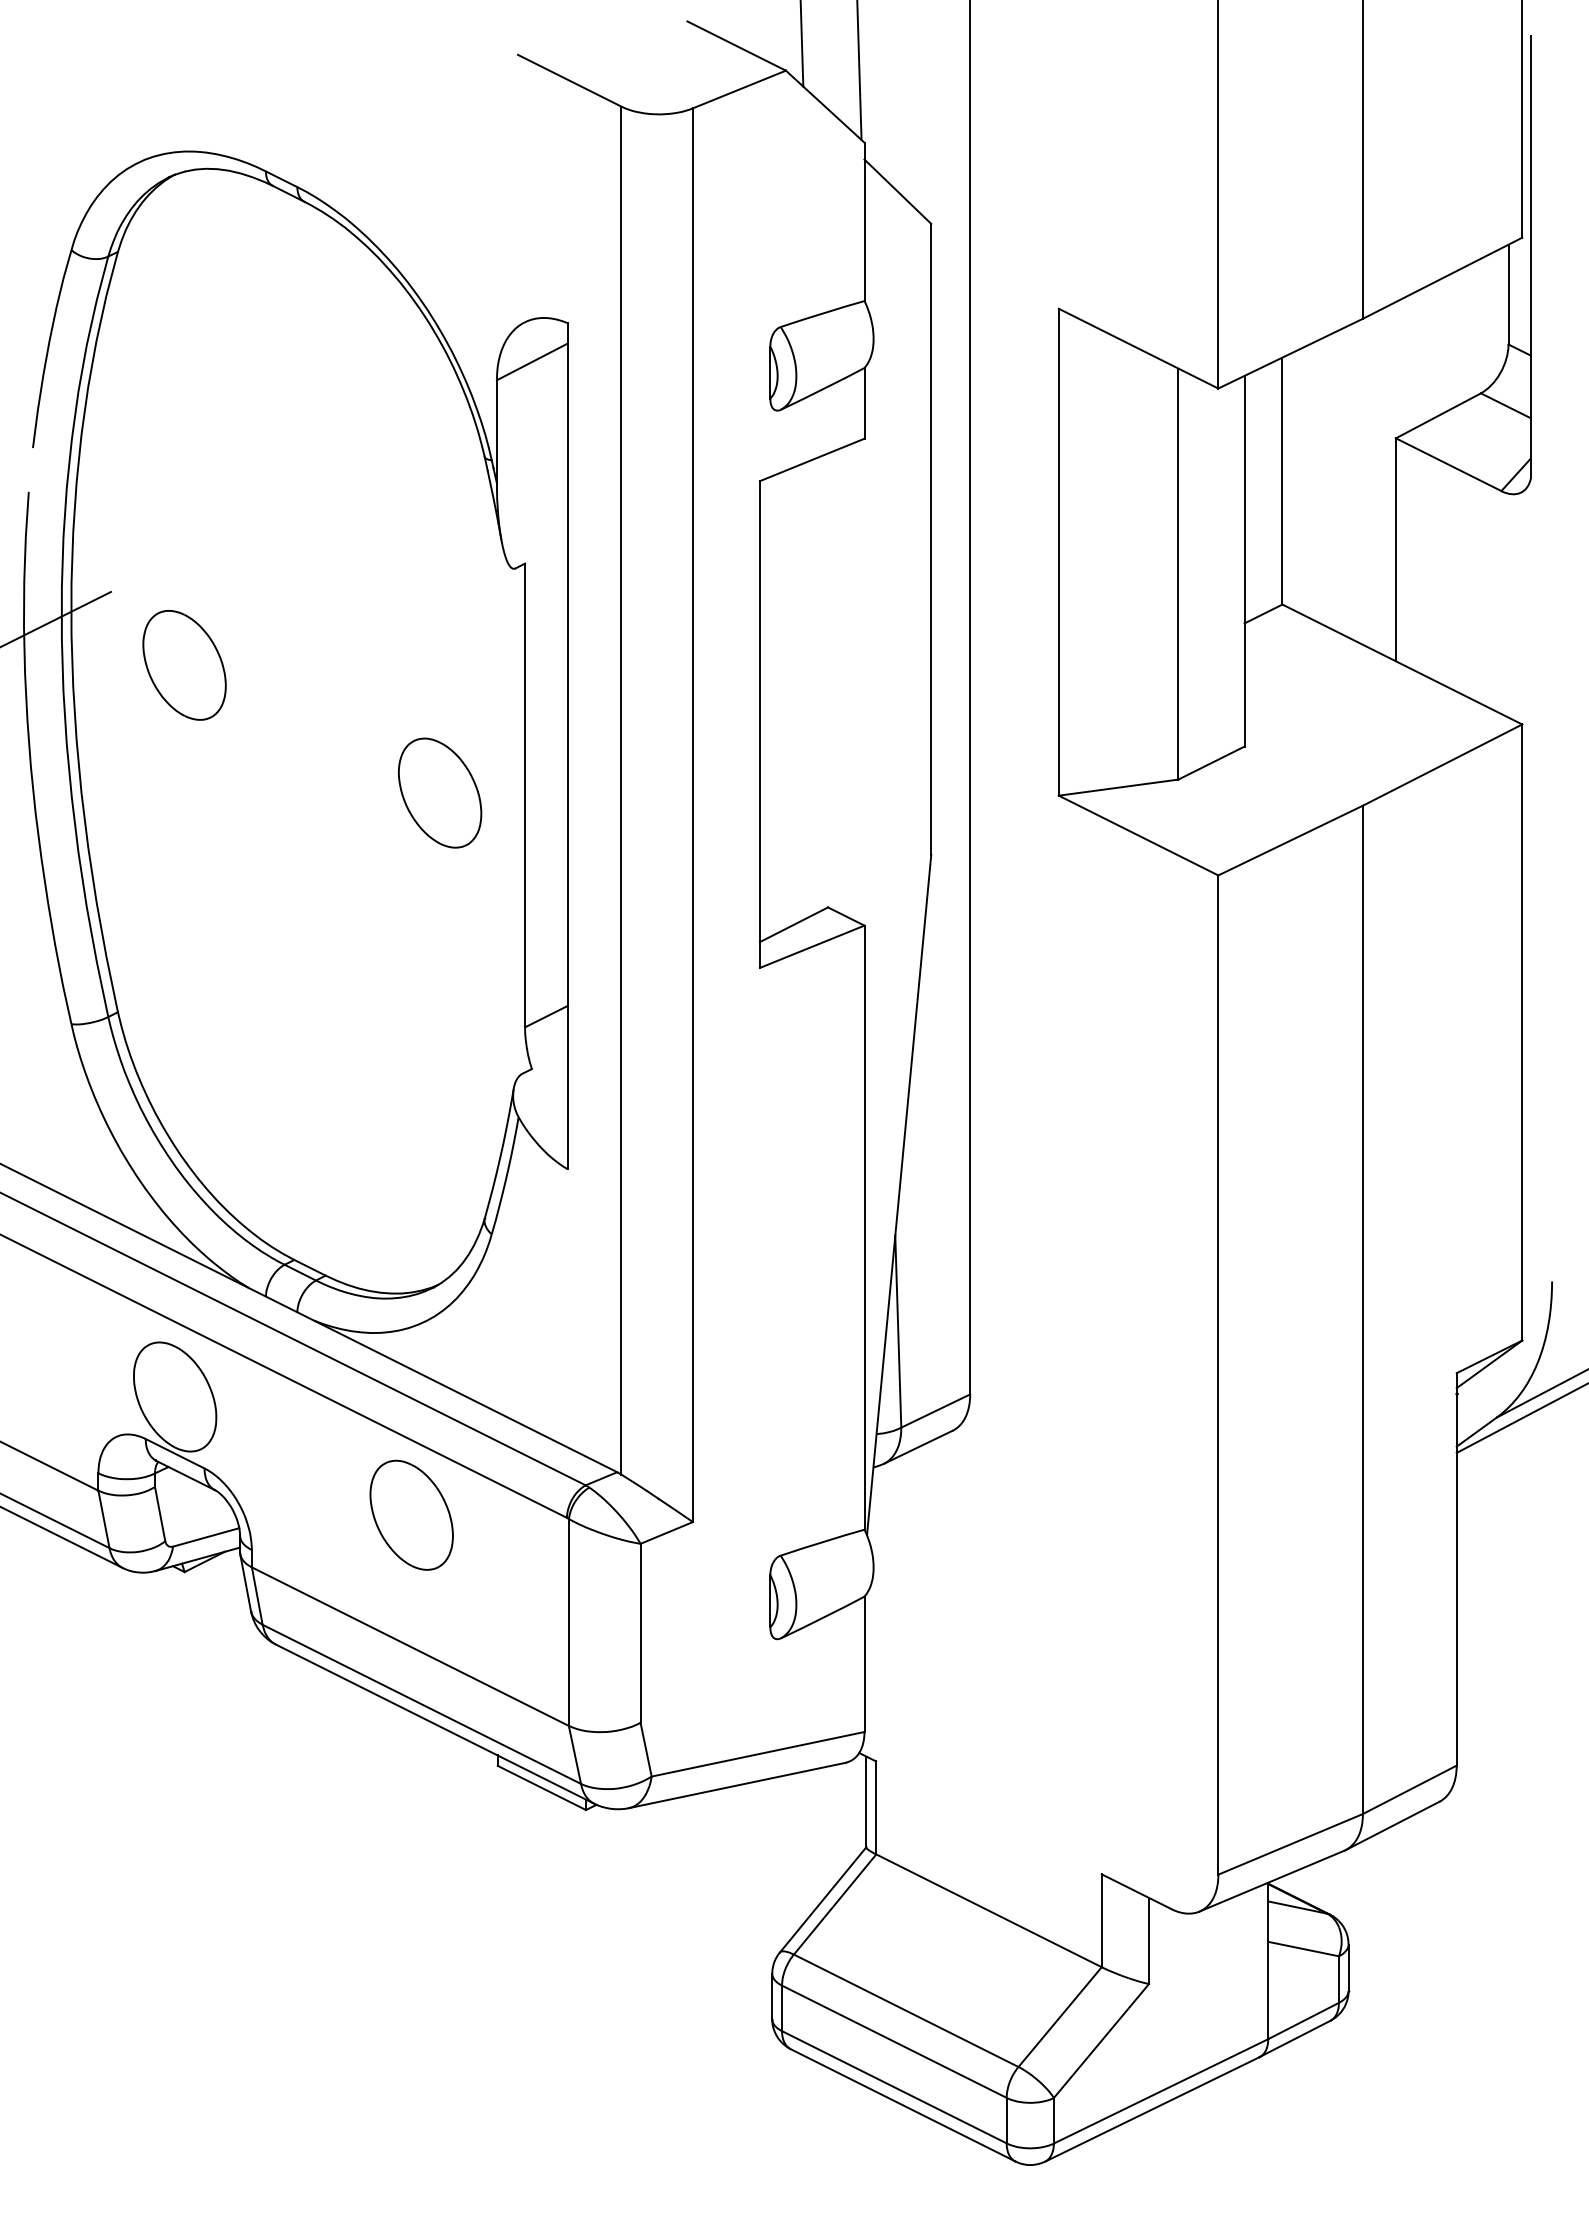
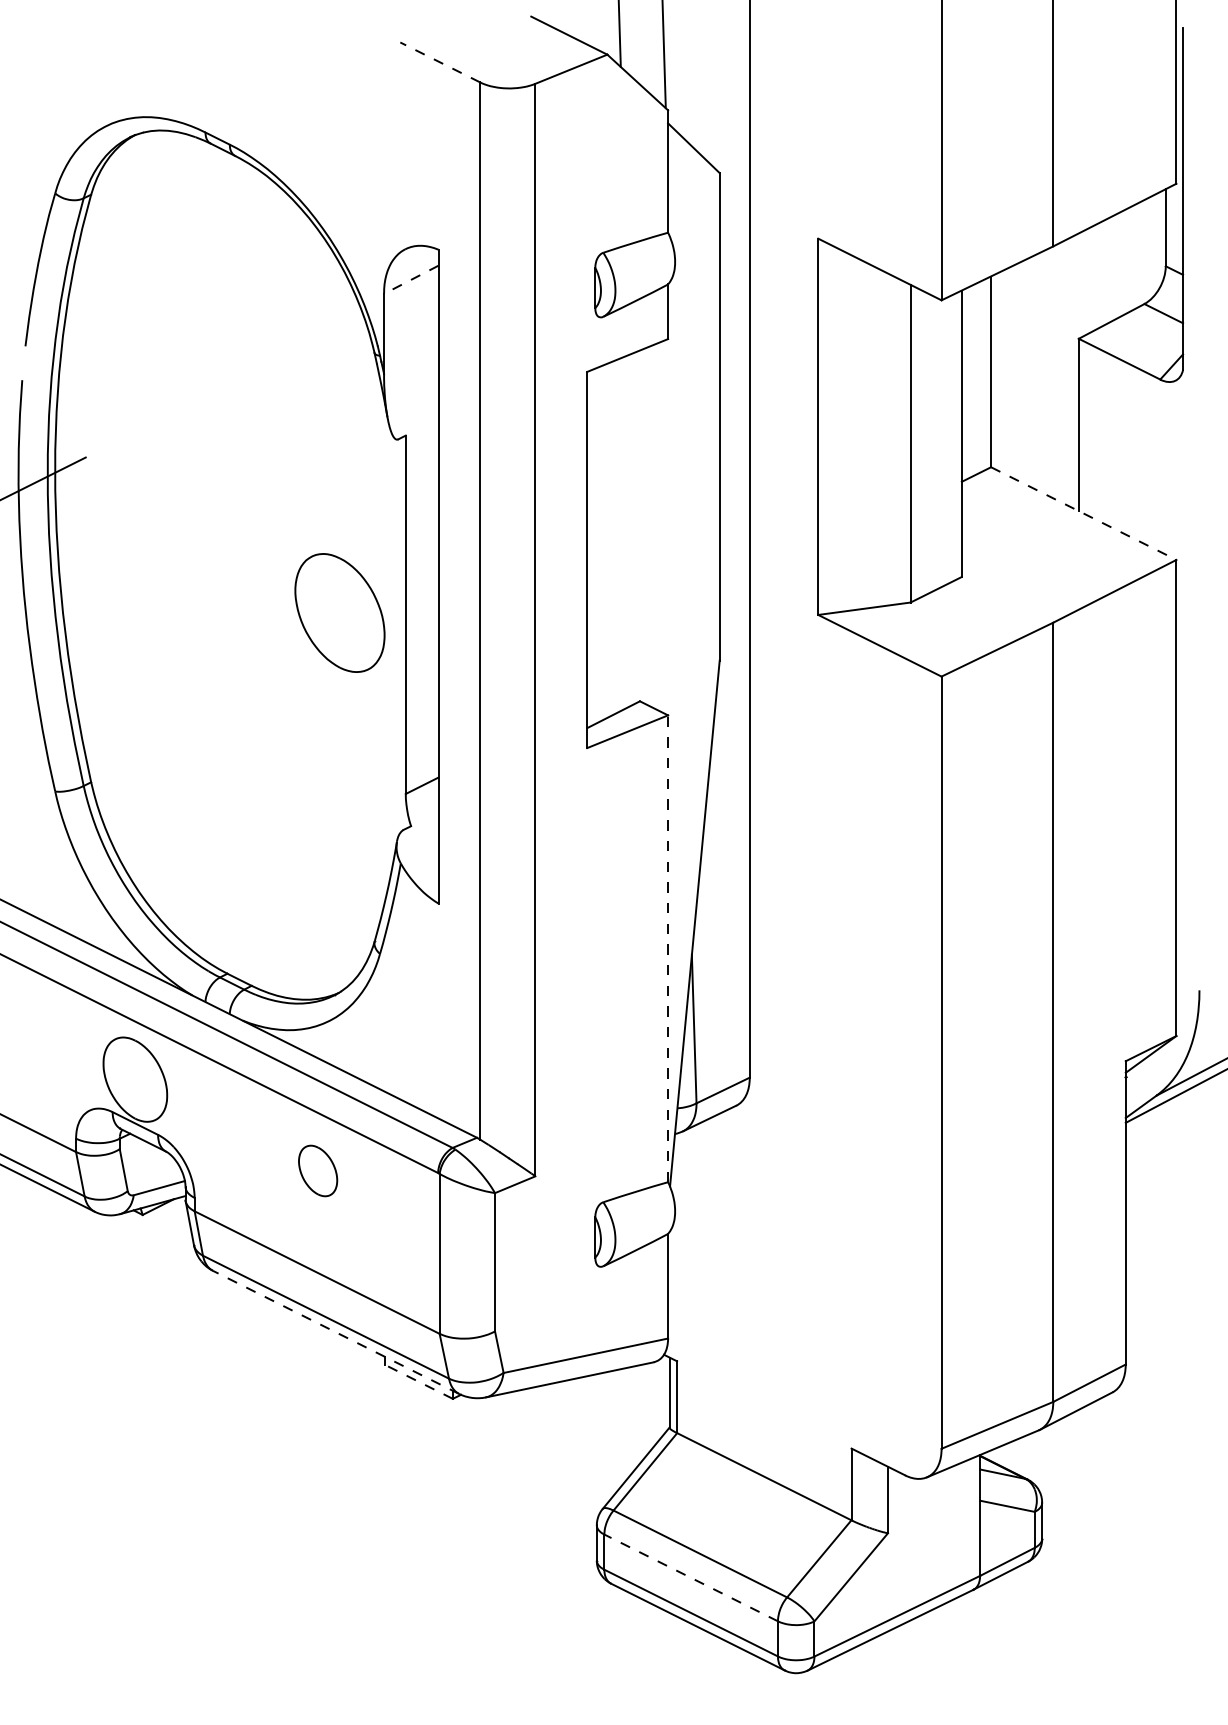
line: (569, 80) -> (440, 62), solid -> dashed
line: (532, 361) -> (411, 279), solid -> dashed
line: (1402, 664) -> (1083, 513), solid -> dashed
part: (184, 665) -> (142, 514), removed
part: (440, 792) -> (340, 612), size x1.4
line: (864, 1227) -> (668, 948), solid -> dashed
part: (411, 1514) -> (318, 1170), size x0.6
line: (434, 1724) -> (335, 1332), solid -> dashed
line: (541, 1787) -> (418, 1381), solid -> dashed
line: (894, 2041) -> (691, 1577), solid -> dashed

